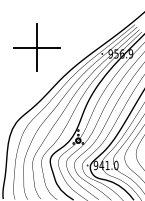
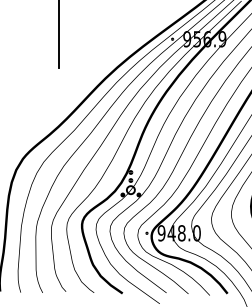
line: (37, 47) -> (59, 28), removed
text: (107, 165) -> (181, 233), 941.0 -> 948.0

